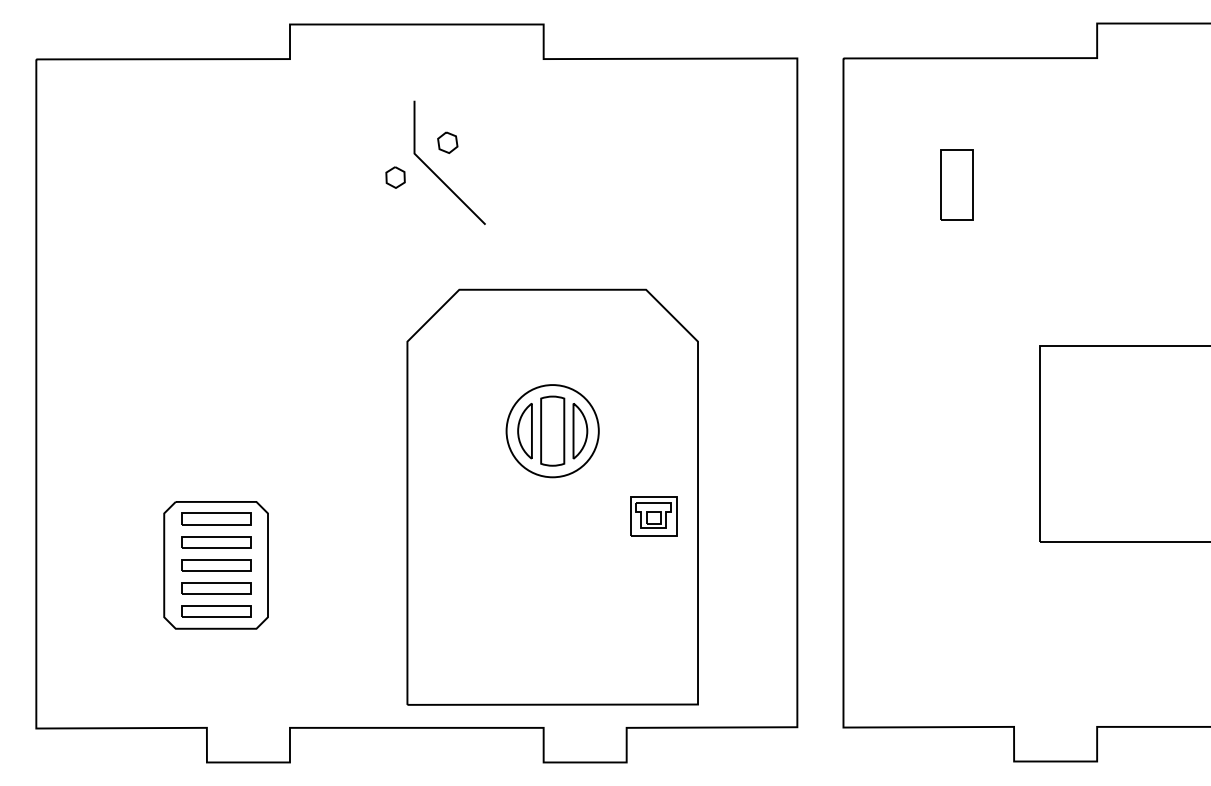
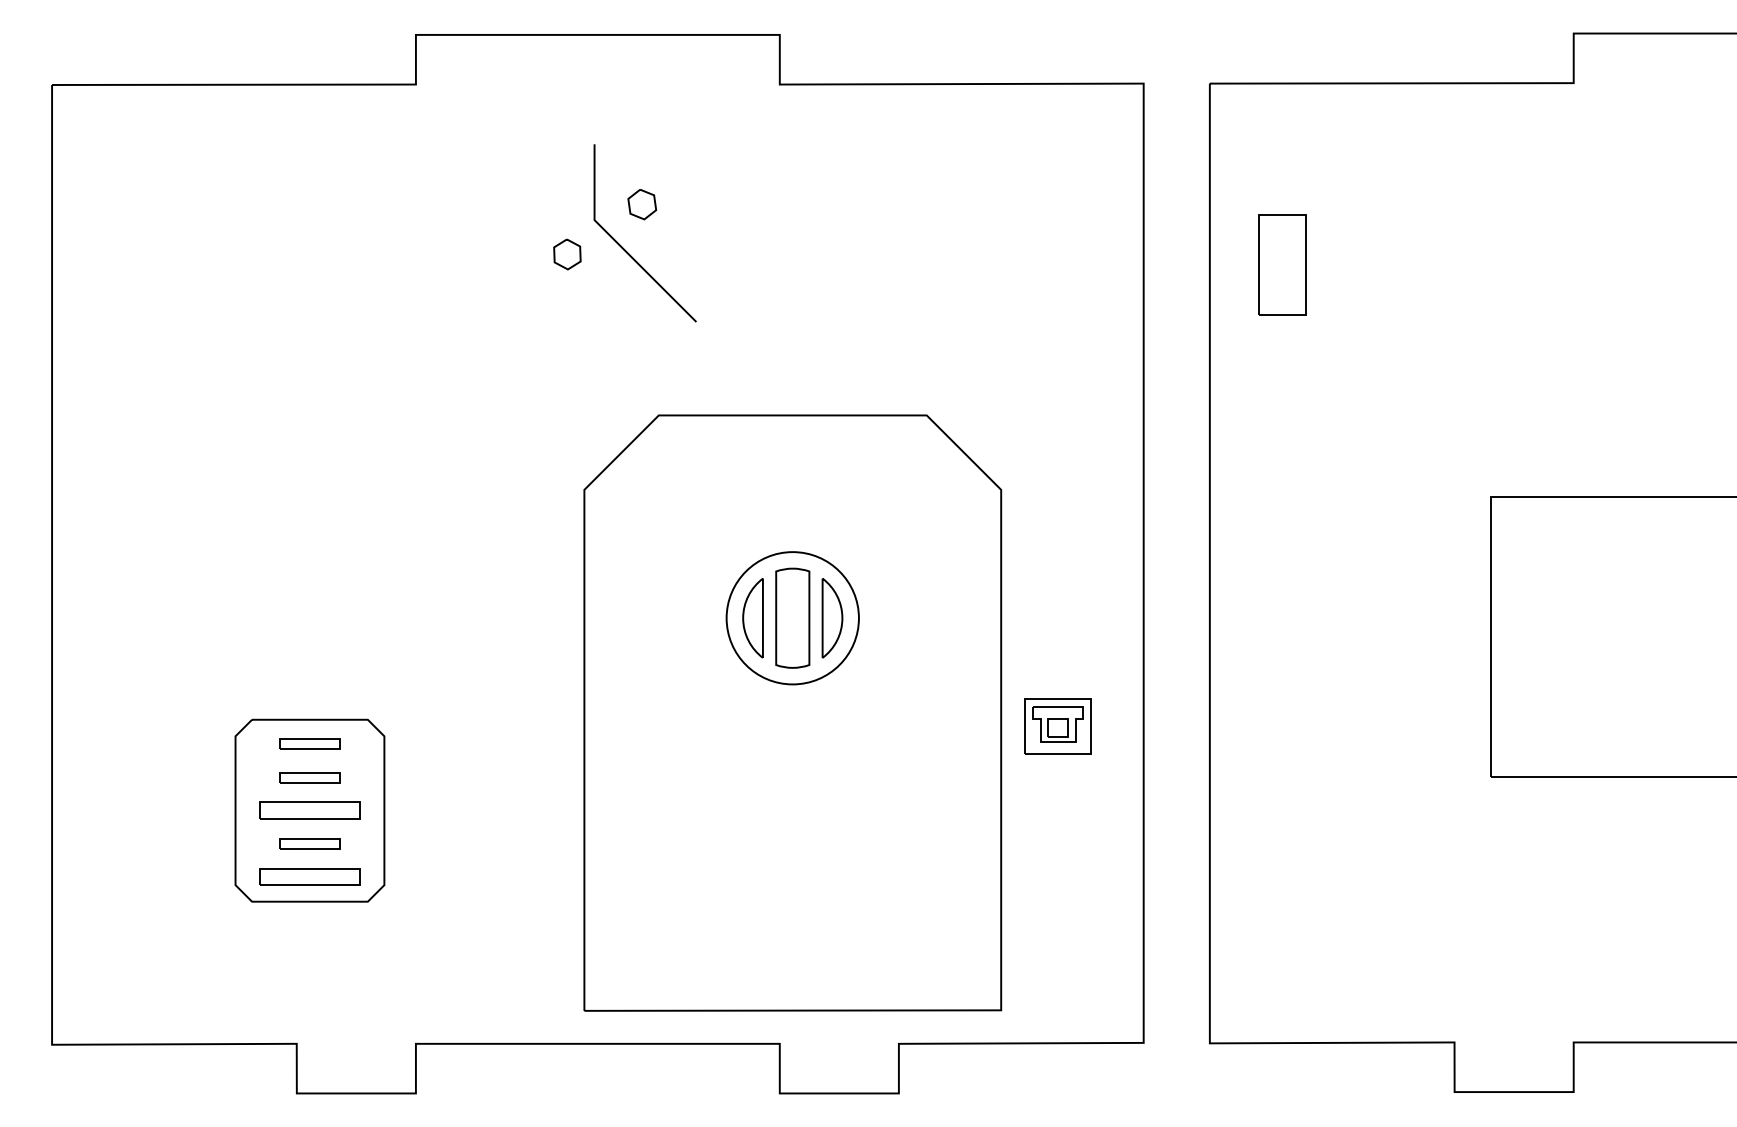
part: (956, 184) -> (1281, 264), moved
part: (653, 516) -> (1057, 726), moved
part: (216, 518) -> (310, 743), size x0.6
part: (216, 542) -> (310, 777), size x0.6
part: (216, 588) -> (310, 843), size x0.6

